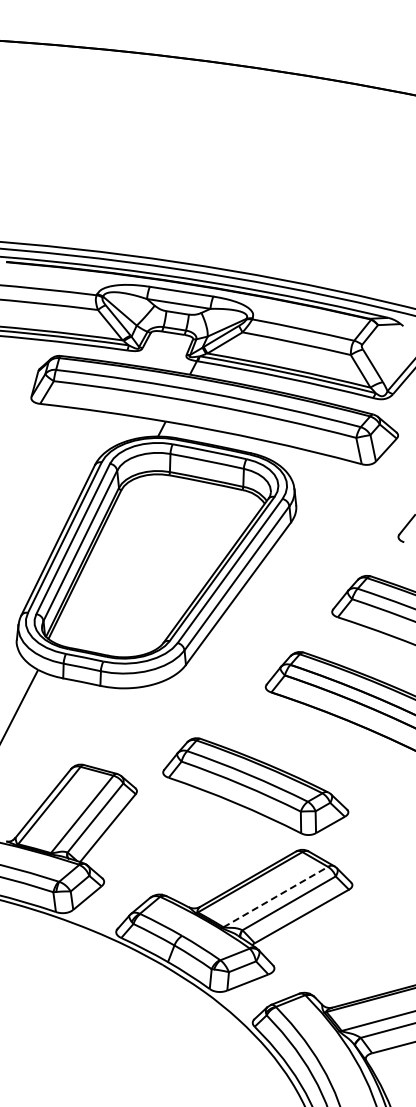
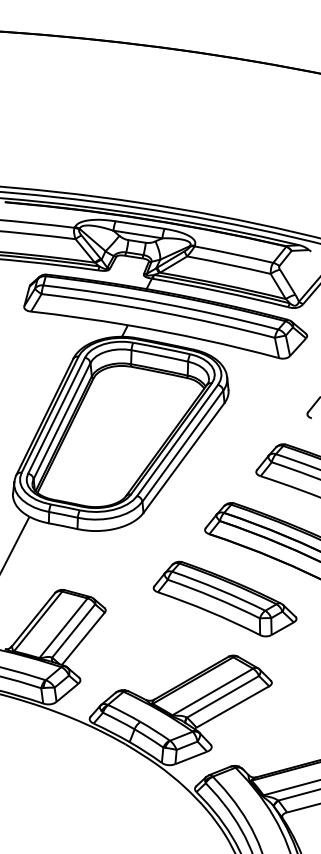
part: (255, 786) -> (224, 598), moved
line: (276, 896) -> (213, 691), dashed -> solid

